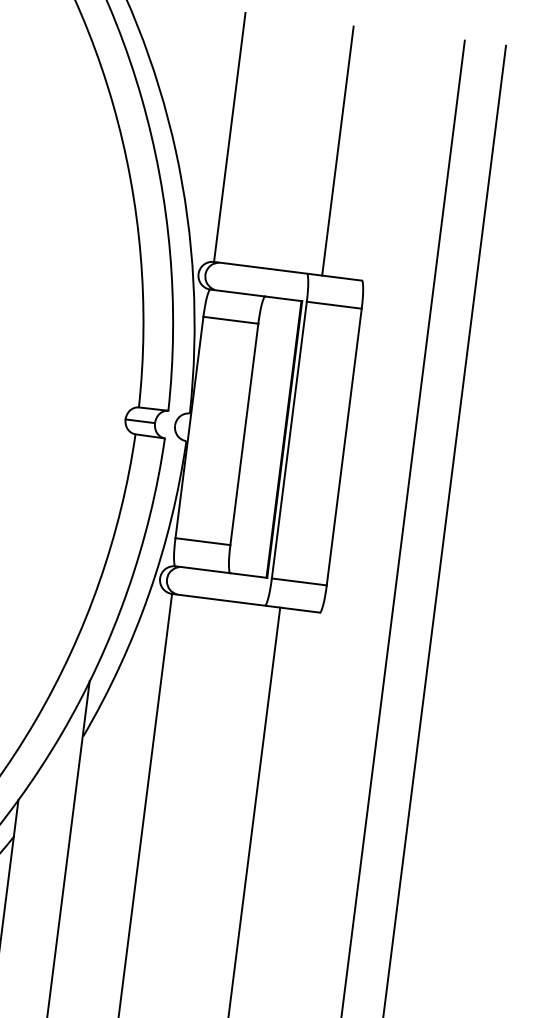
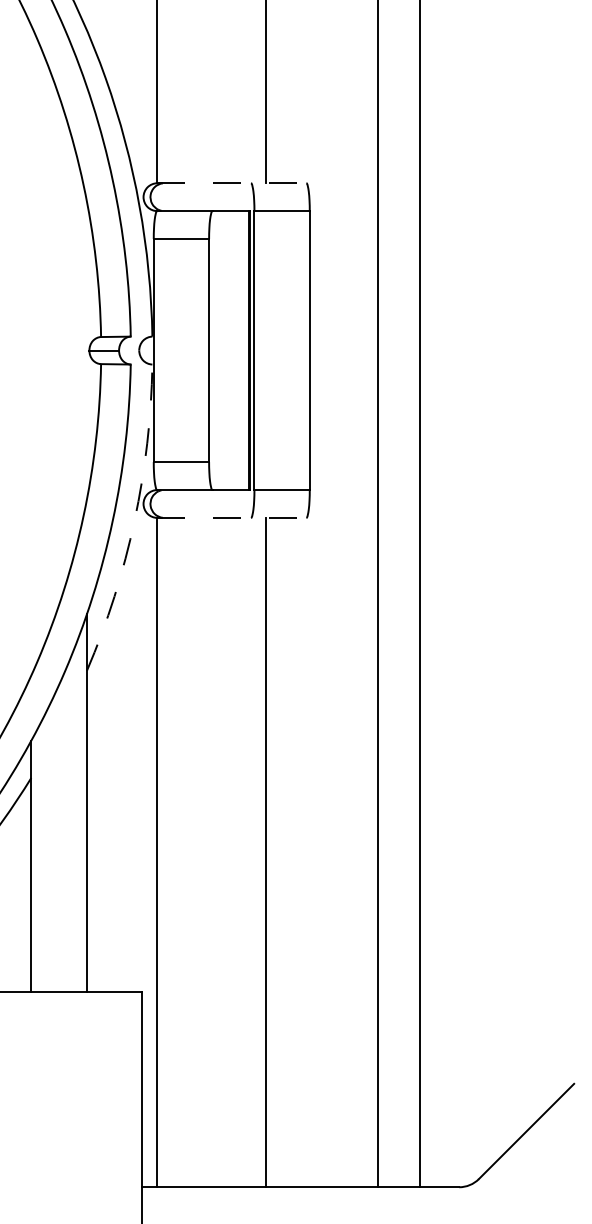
line: (288, 271) -> (232, 183), solid -> dashed
arc: (149, 593) -> (134, 520), solid -> dashed
line: (246, 602) -> (232, 517), solid -> dashed

